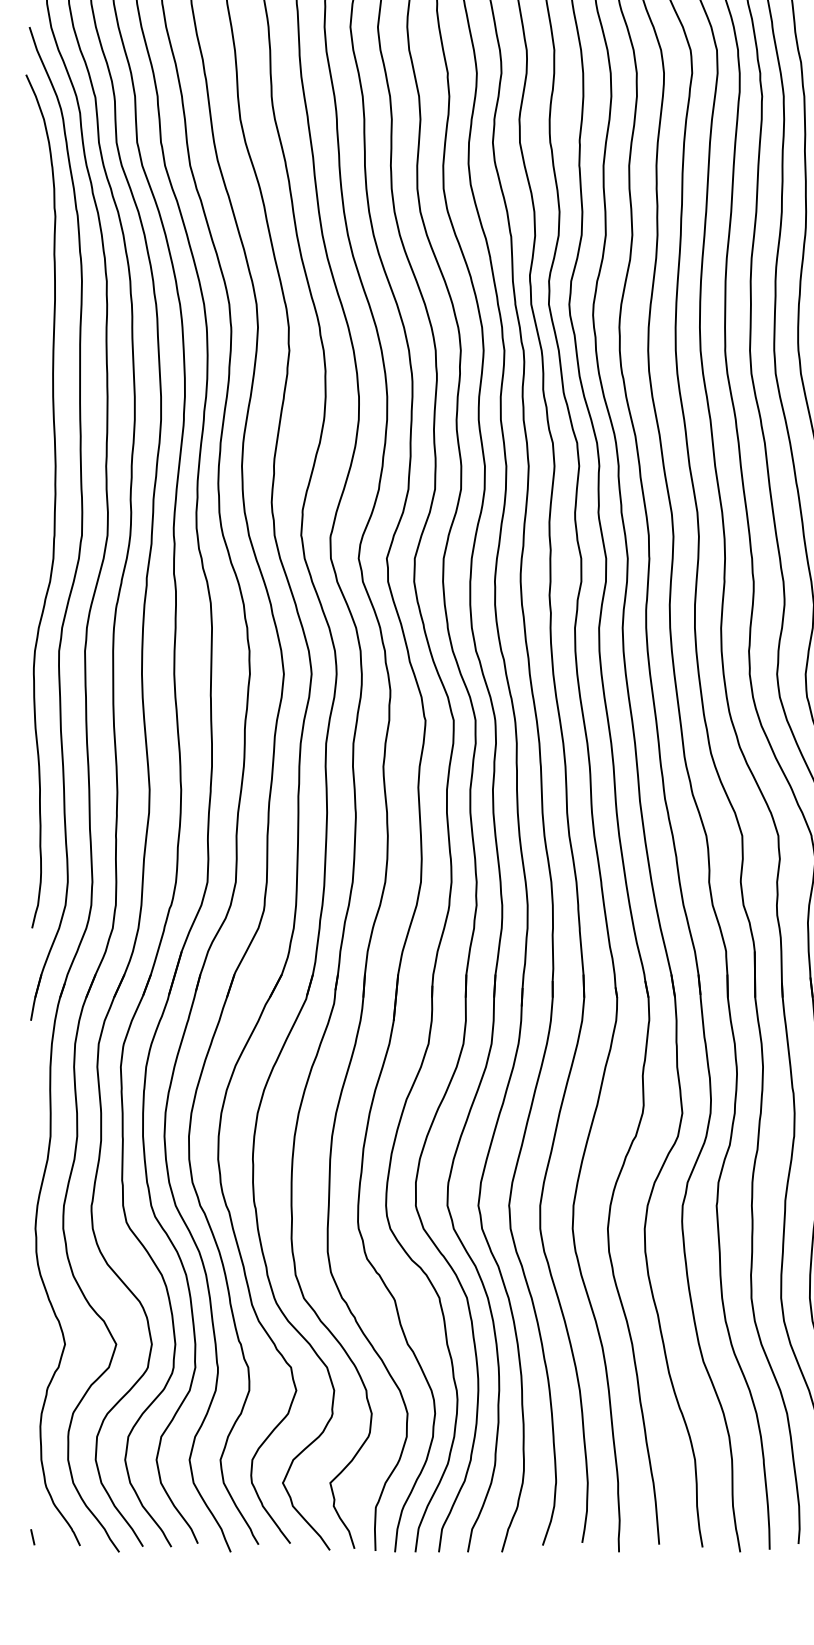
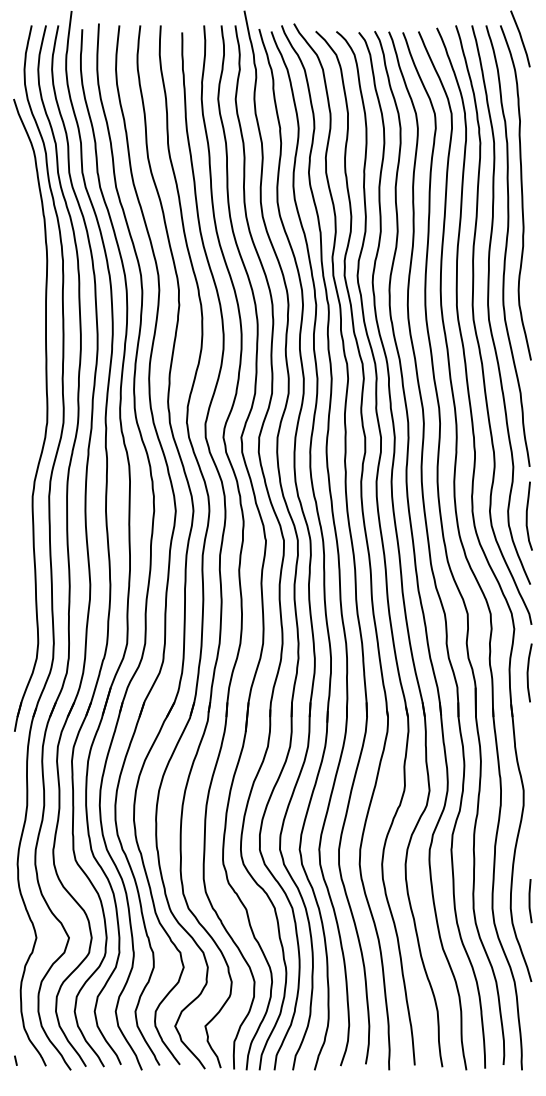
curve: (54, 500) -> (29, 400), removed

